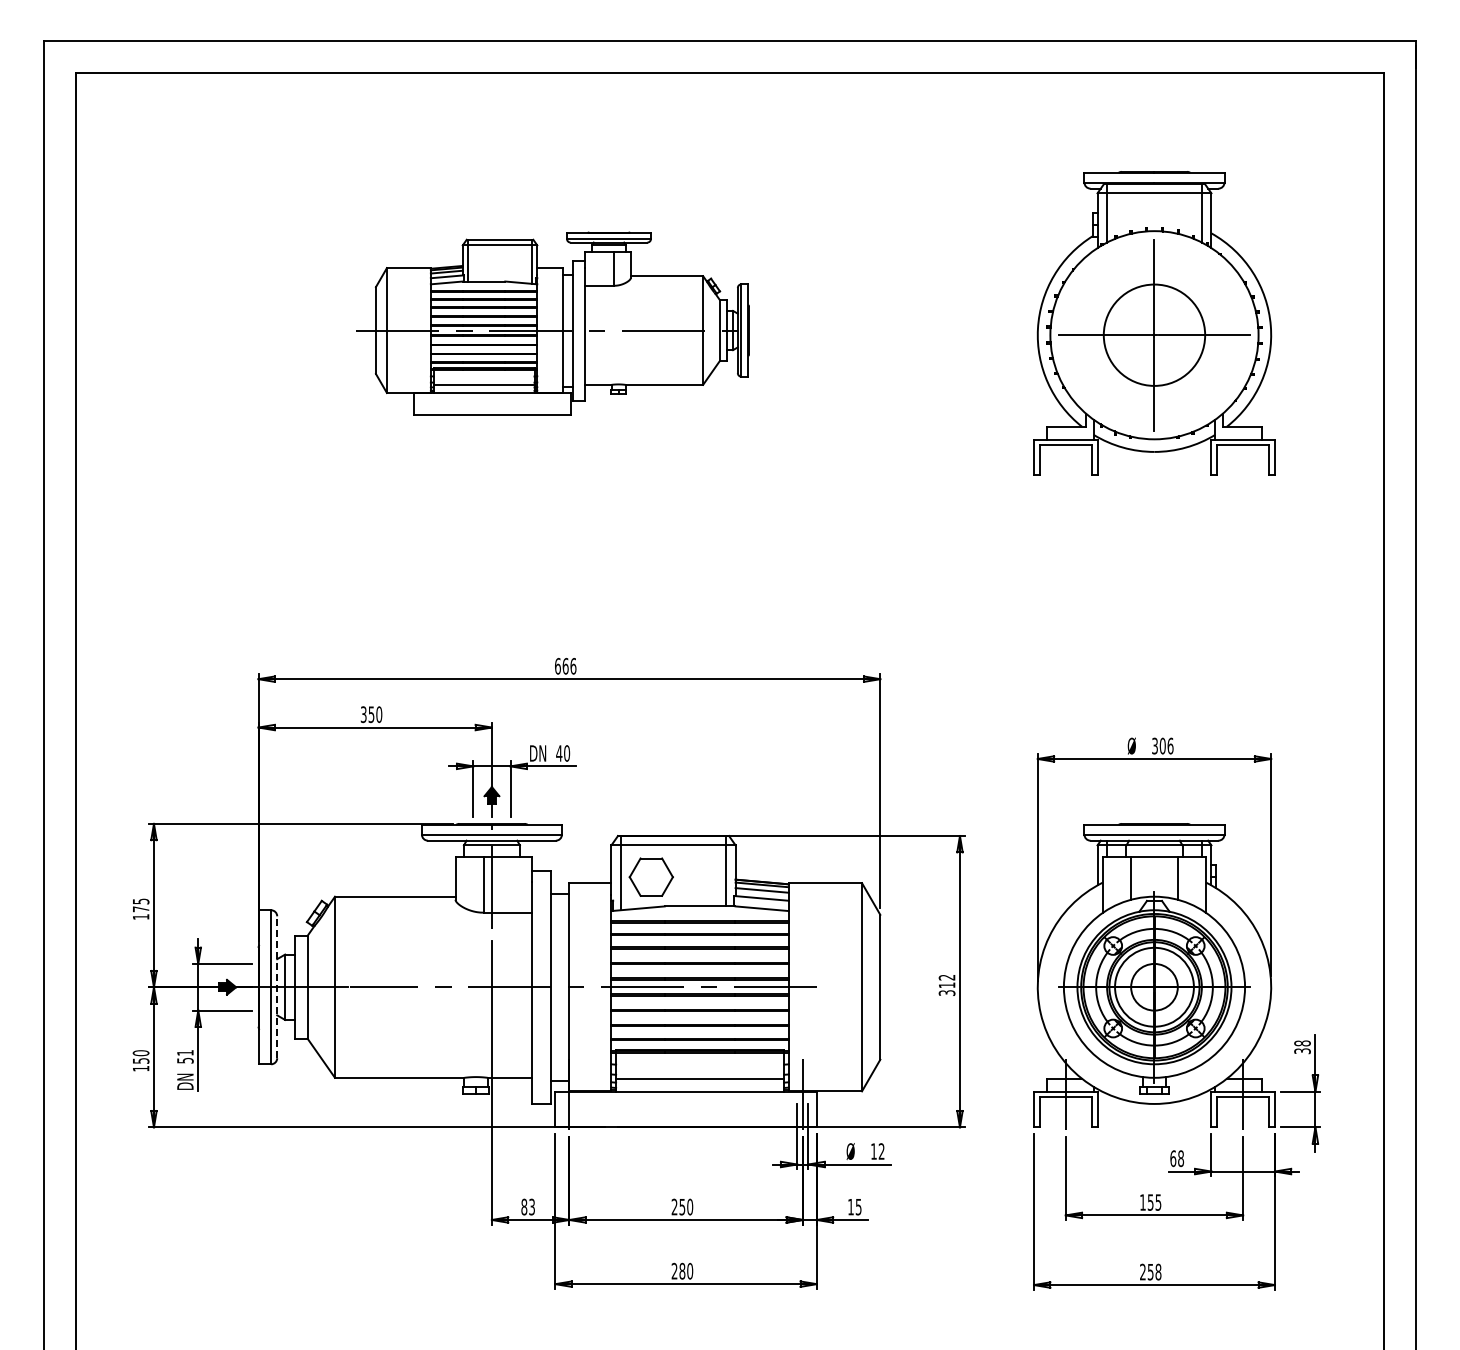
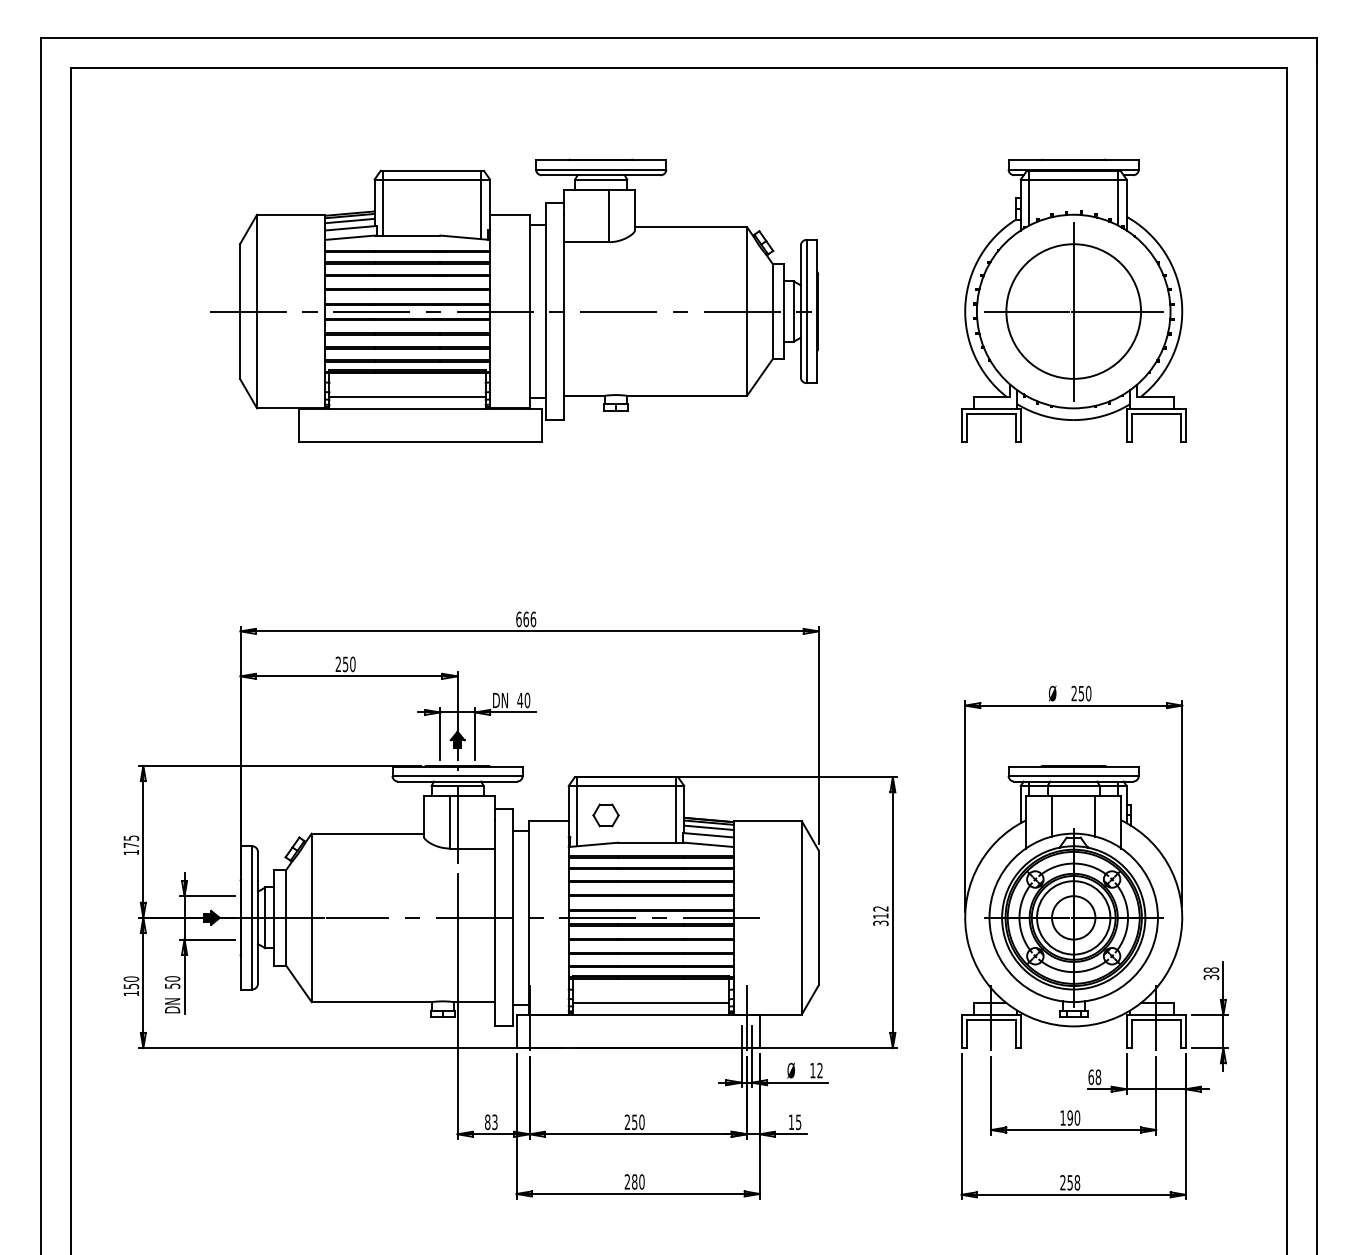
part: (552, 323) -> (513, 300), size x1.67
circle: (1154, 334) -> (1073, 310), size x1.43
text: (363, 714) -> (338, 664), 350 -> 250
text: (1162, 745) -> (1081, 693), 306 -> 250
part: (651, 876) -> (606, 814), size x0.62
line: (277, 987) -> (258, 918), dashed -> solid
text: (185, 1052) -> (172, 978), 51 -> 50
text: (1154, 1202) -> (1073, 1118), 155 -> 190

